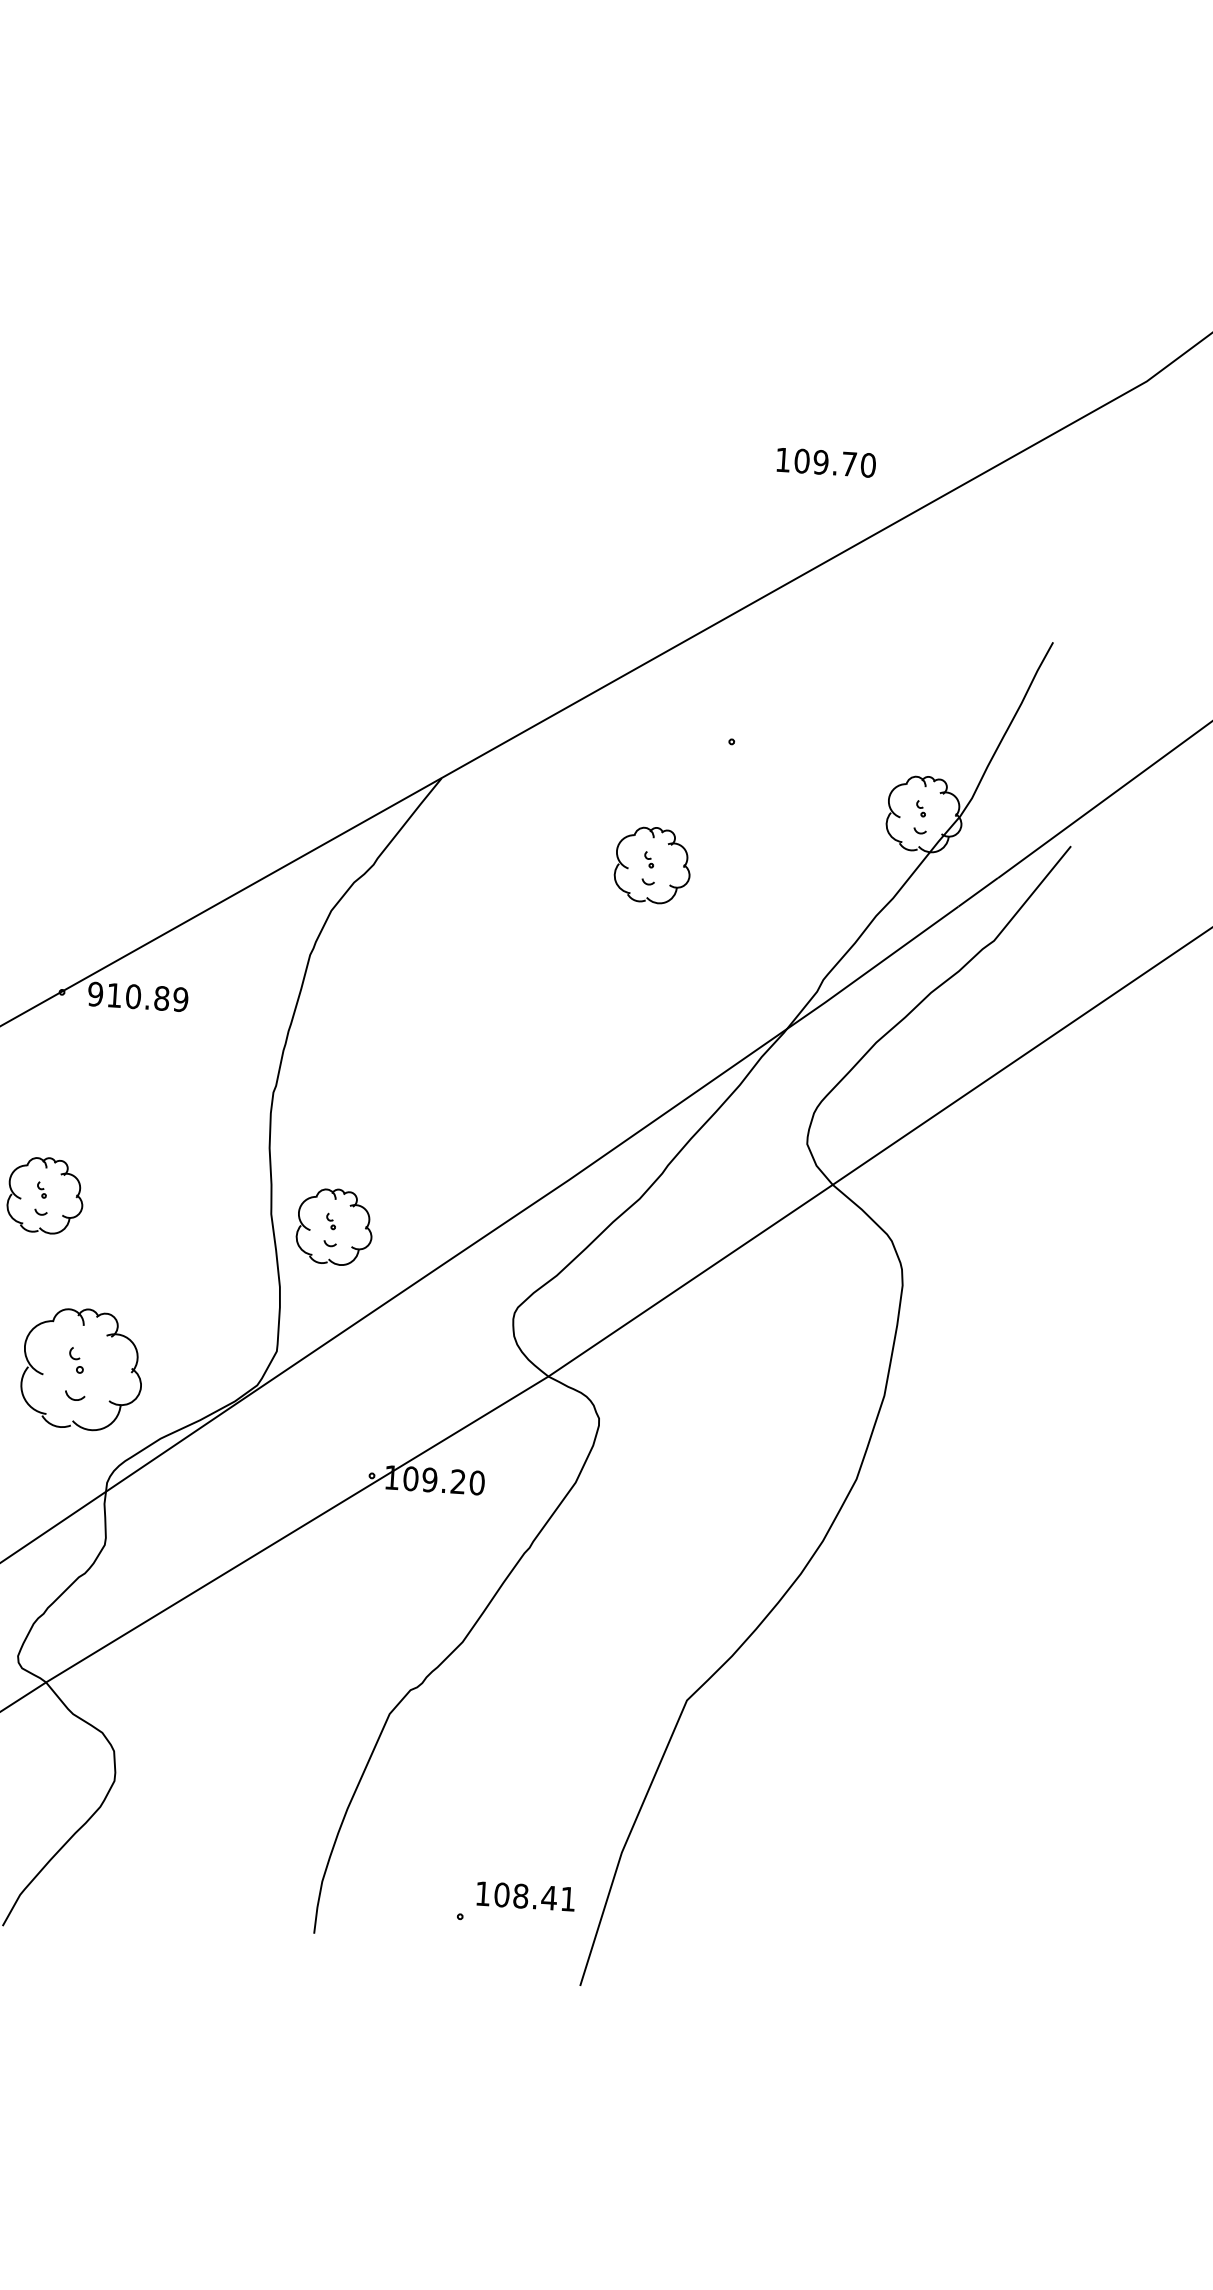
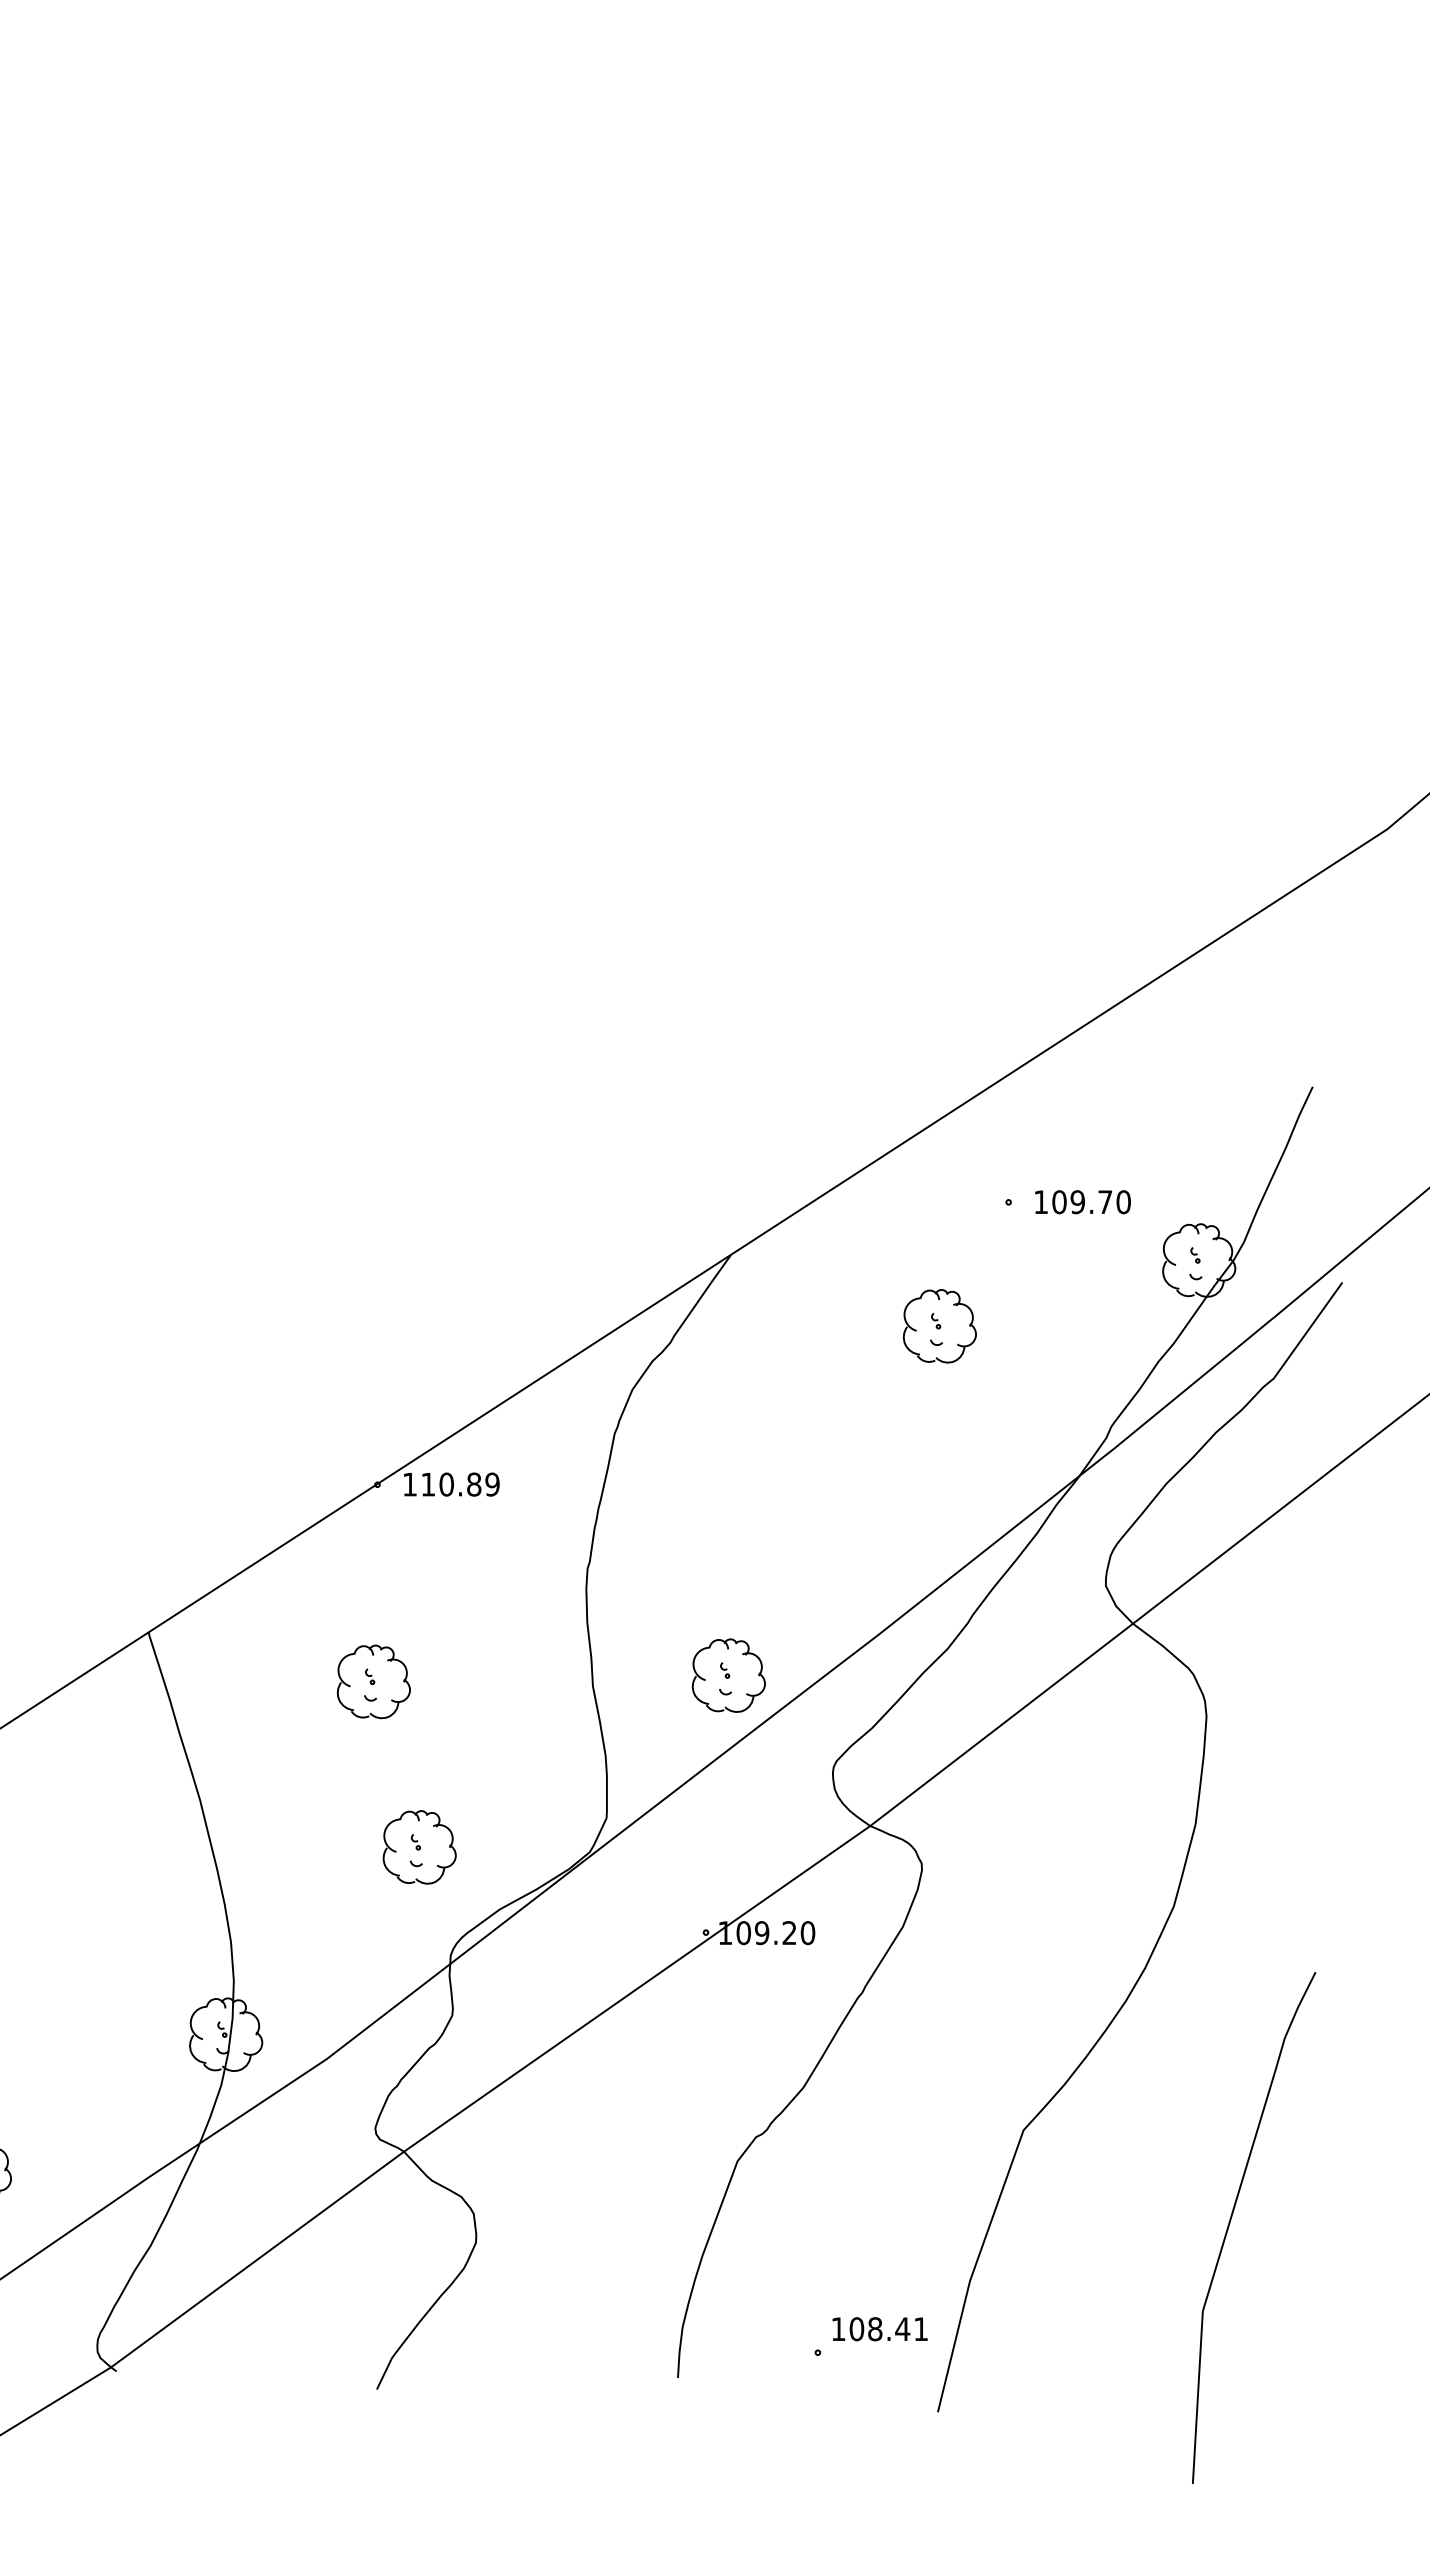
text: (825, 463) -> (1082, 1202), moved
text: (95, 994) -> (409, 1484), 910.89 -> 110.89
part: (334, 1226) -> (728, 1675), moved
part: (81, 1369) -> (419, 1847), size x0.62
curve: (895, 1807) -> (1231, 2220), added

